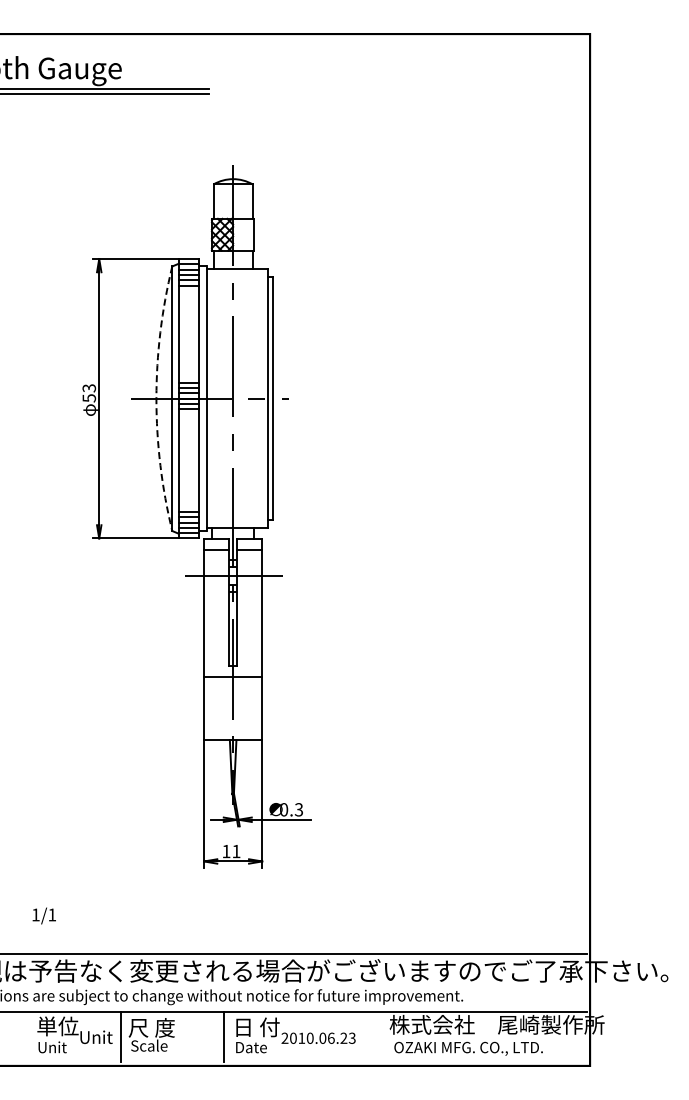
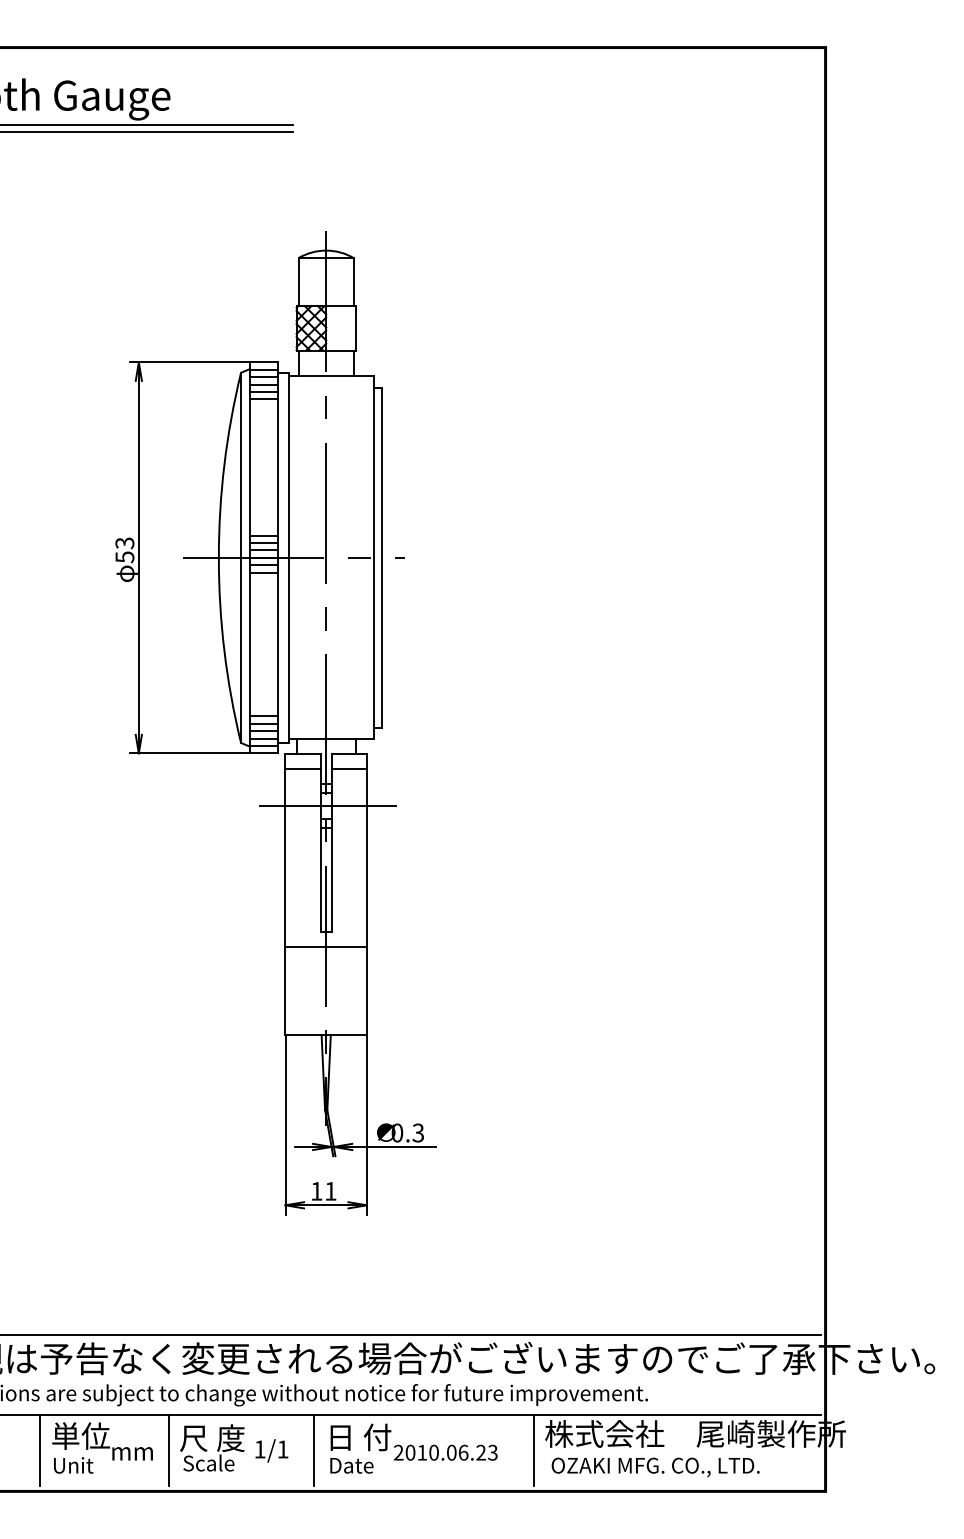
arc: (156, 398) -> (218, 557), dashed -> solid
text: (43, 915) -> (270, 1450), moved
line: (28, 1036) -> (39, 1450), added
line: (381, 1036) -> (533, 1450), added
text: (96, 1037) -> (134, 1451), Unit -> mm

